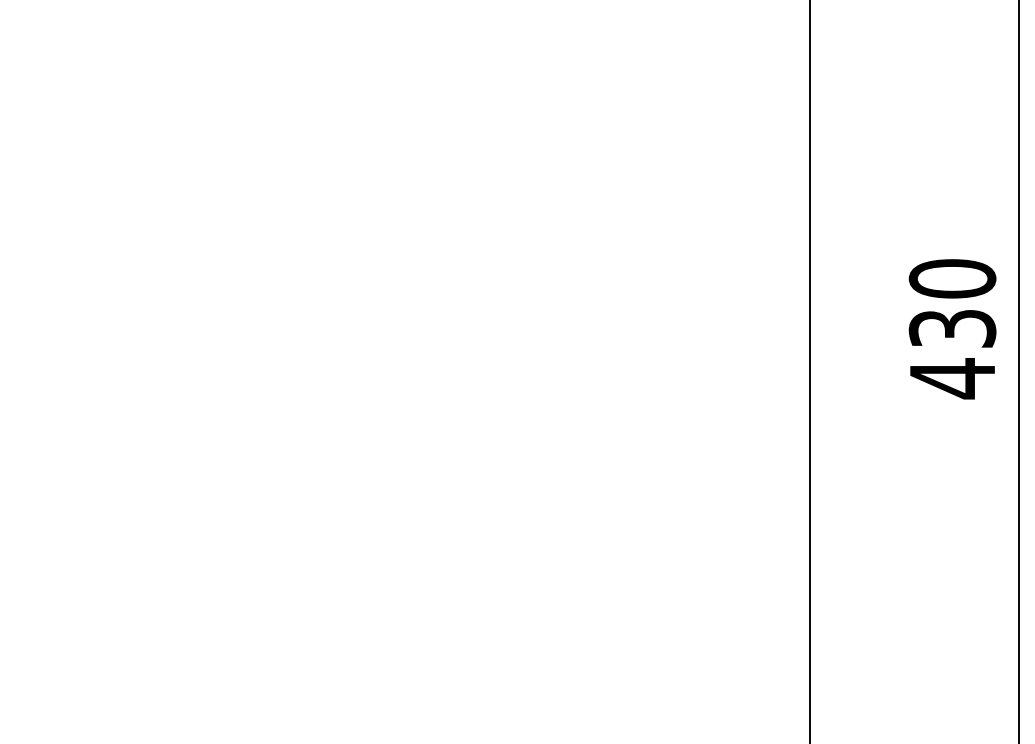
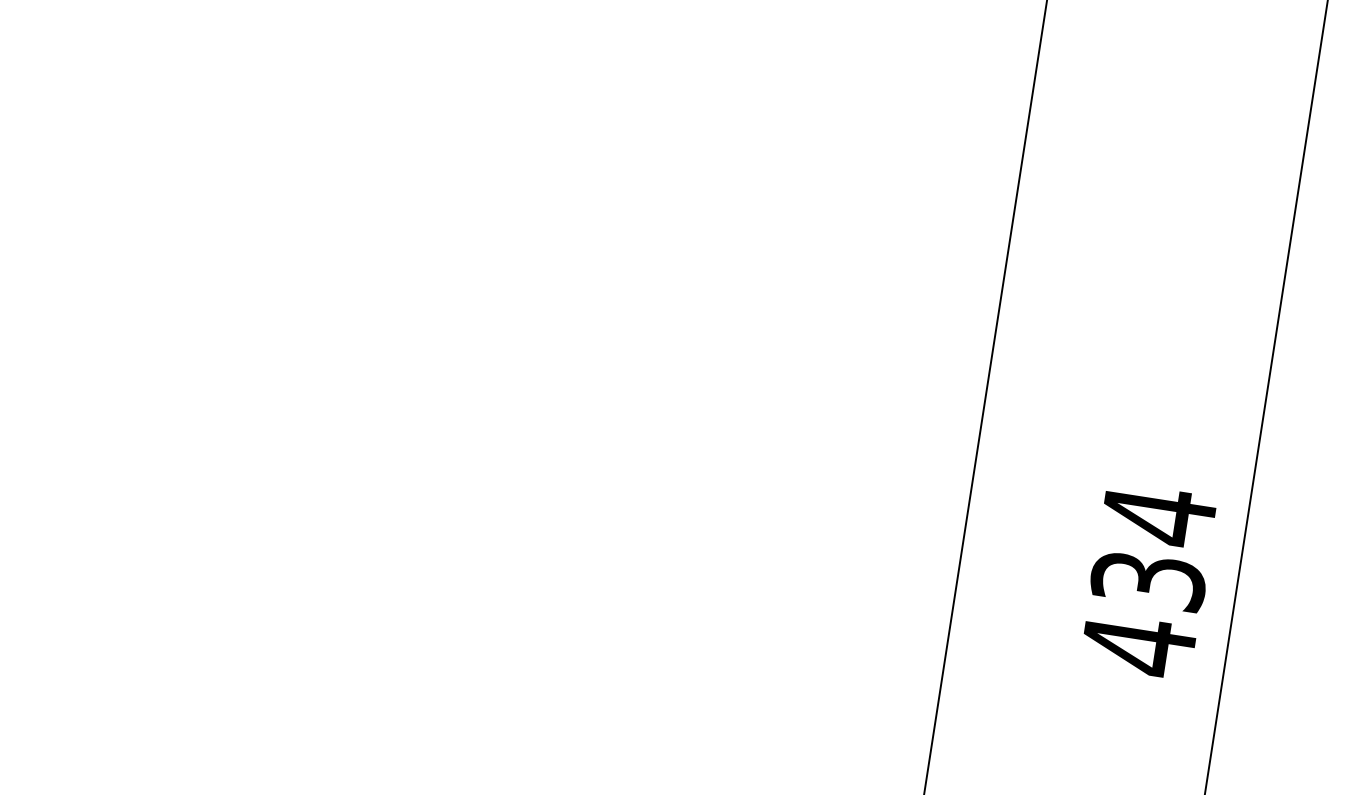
text: (952, 278) -> (1158, 515), 430 -> 434

